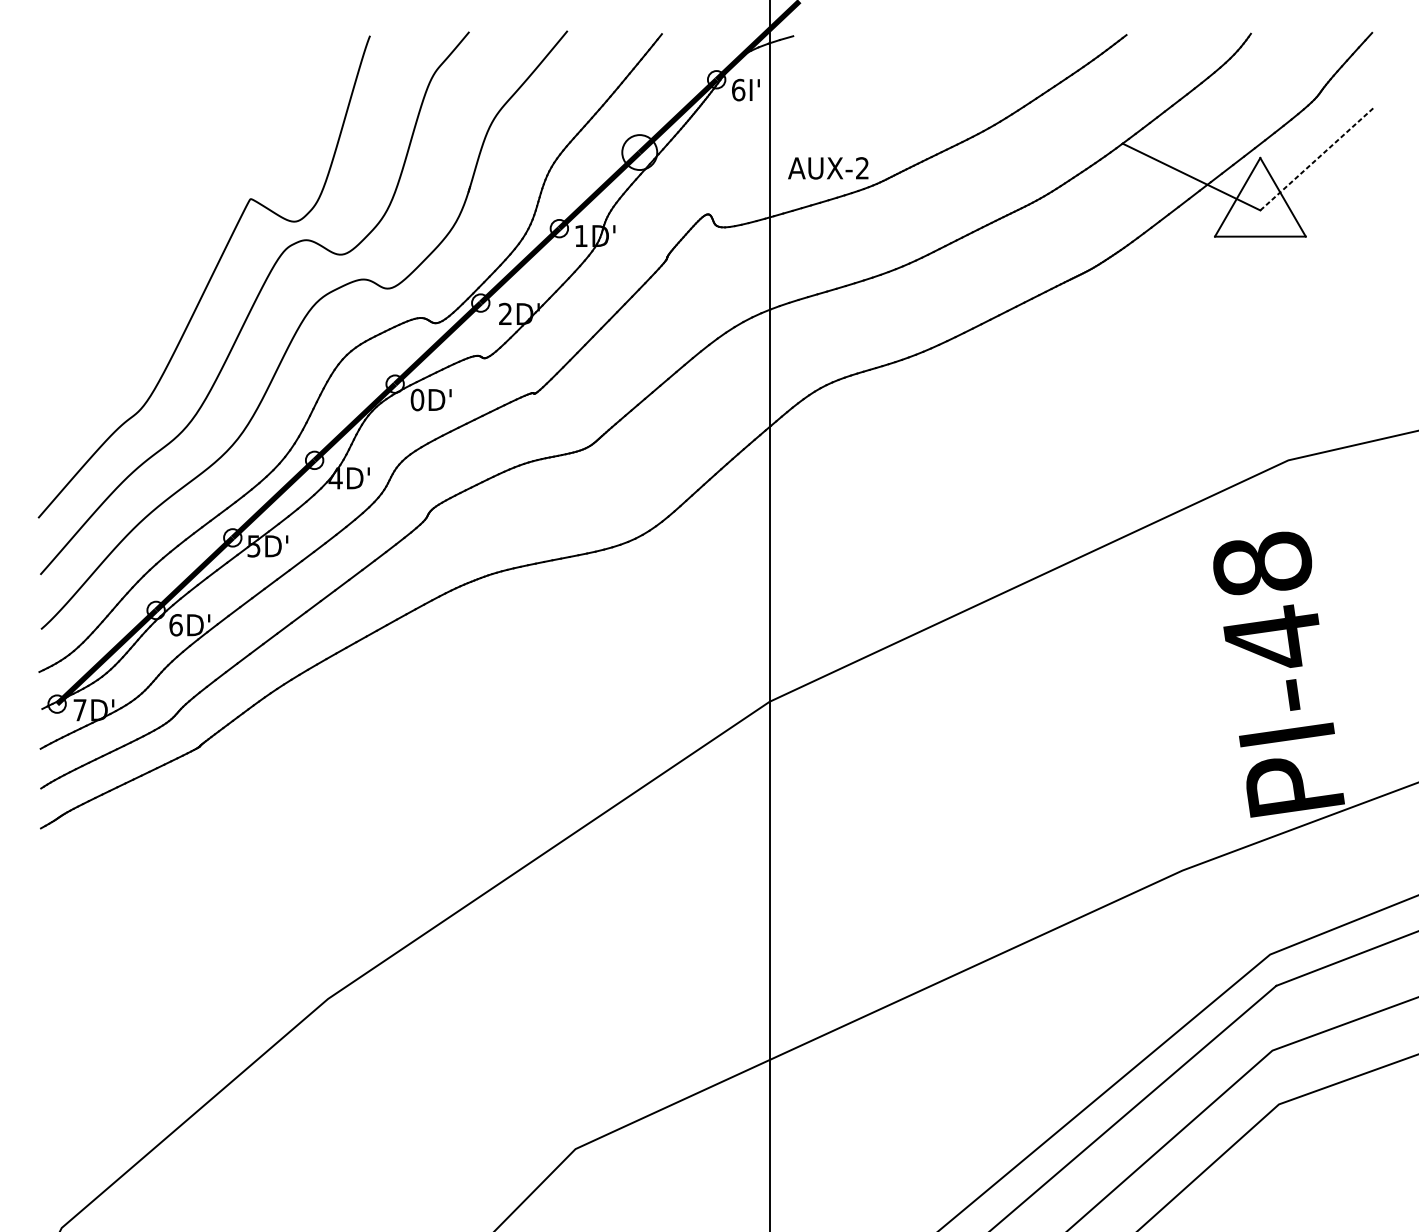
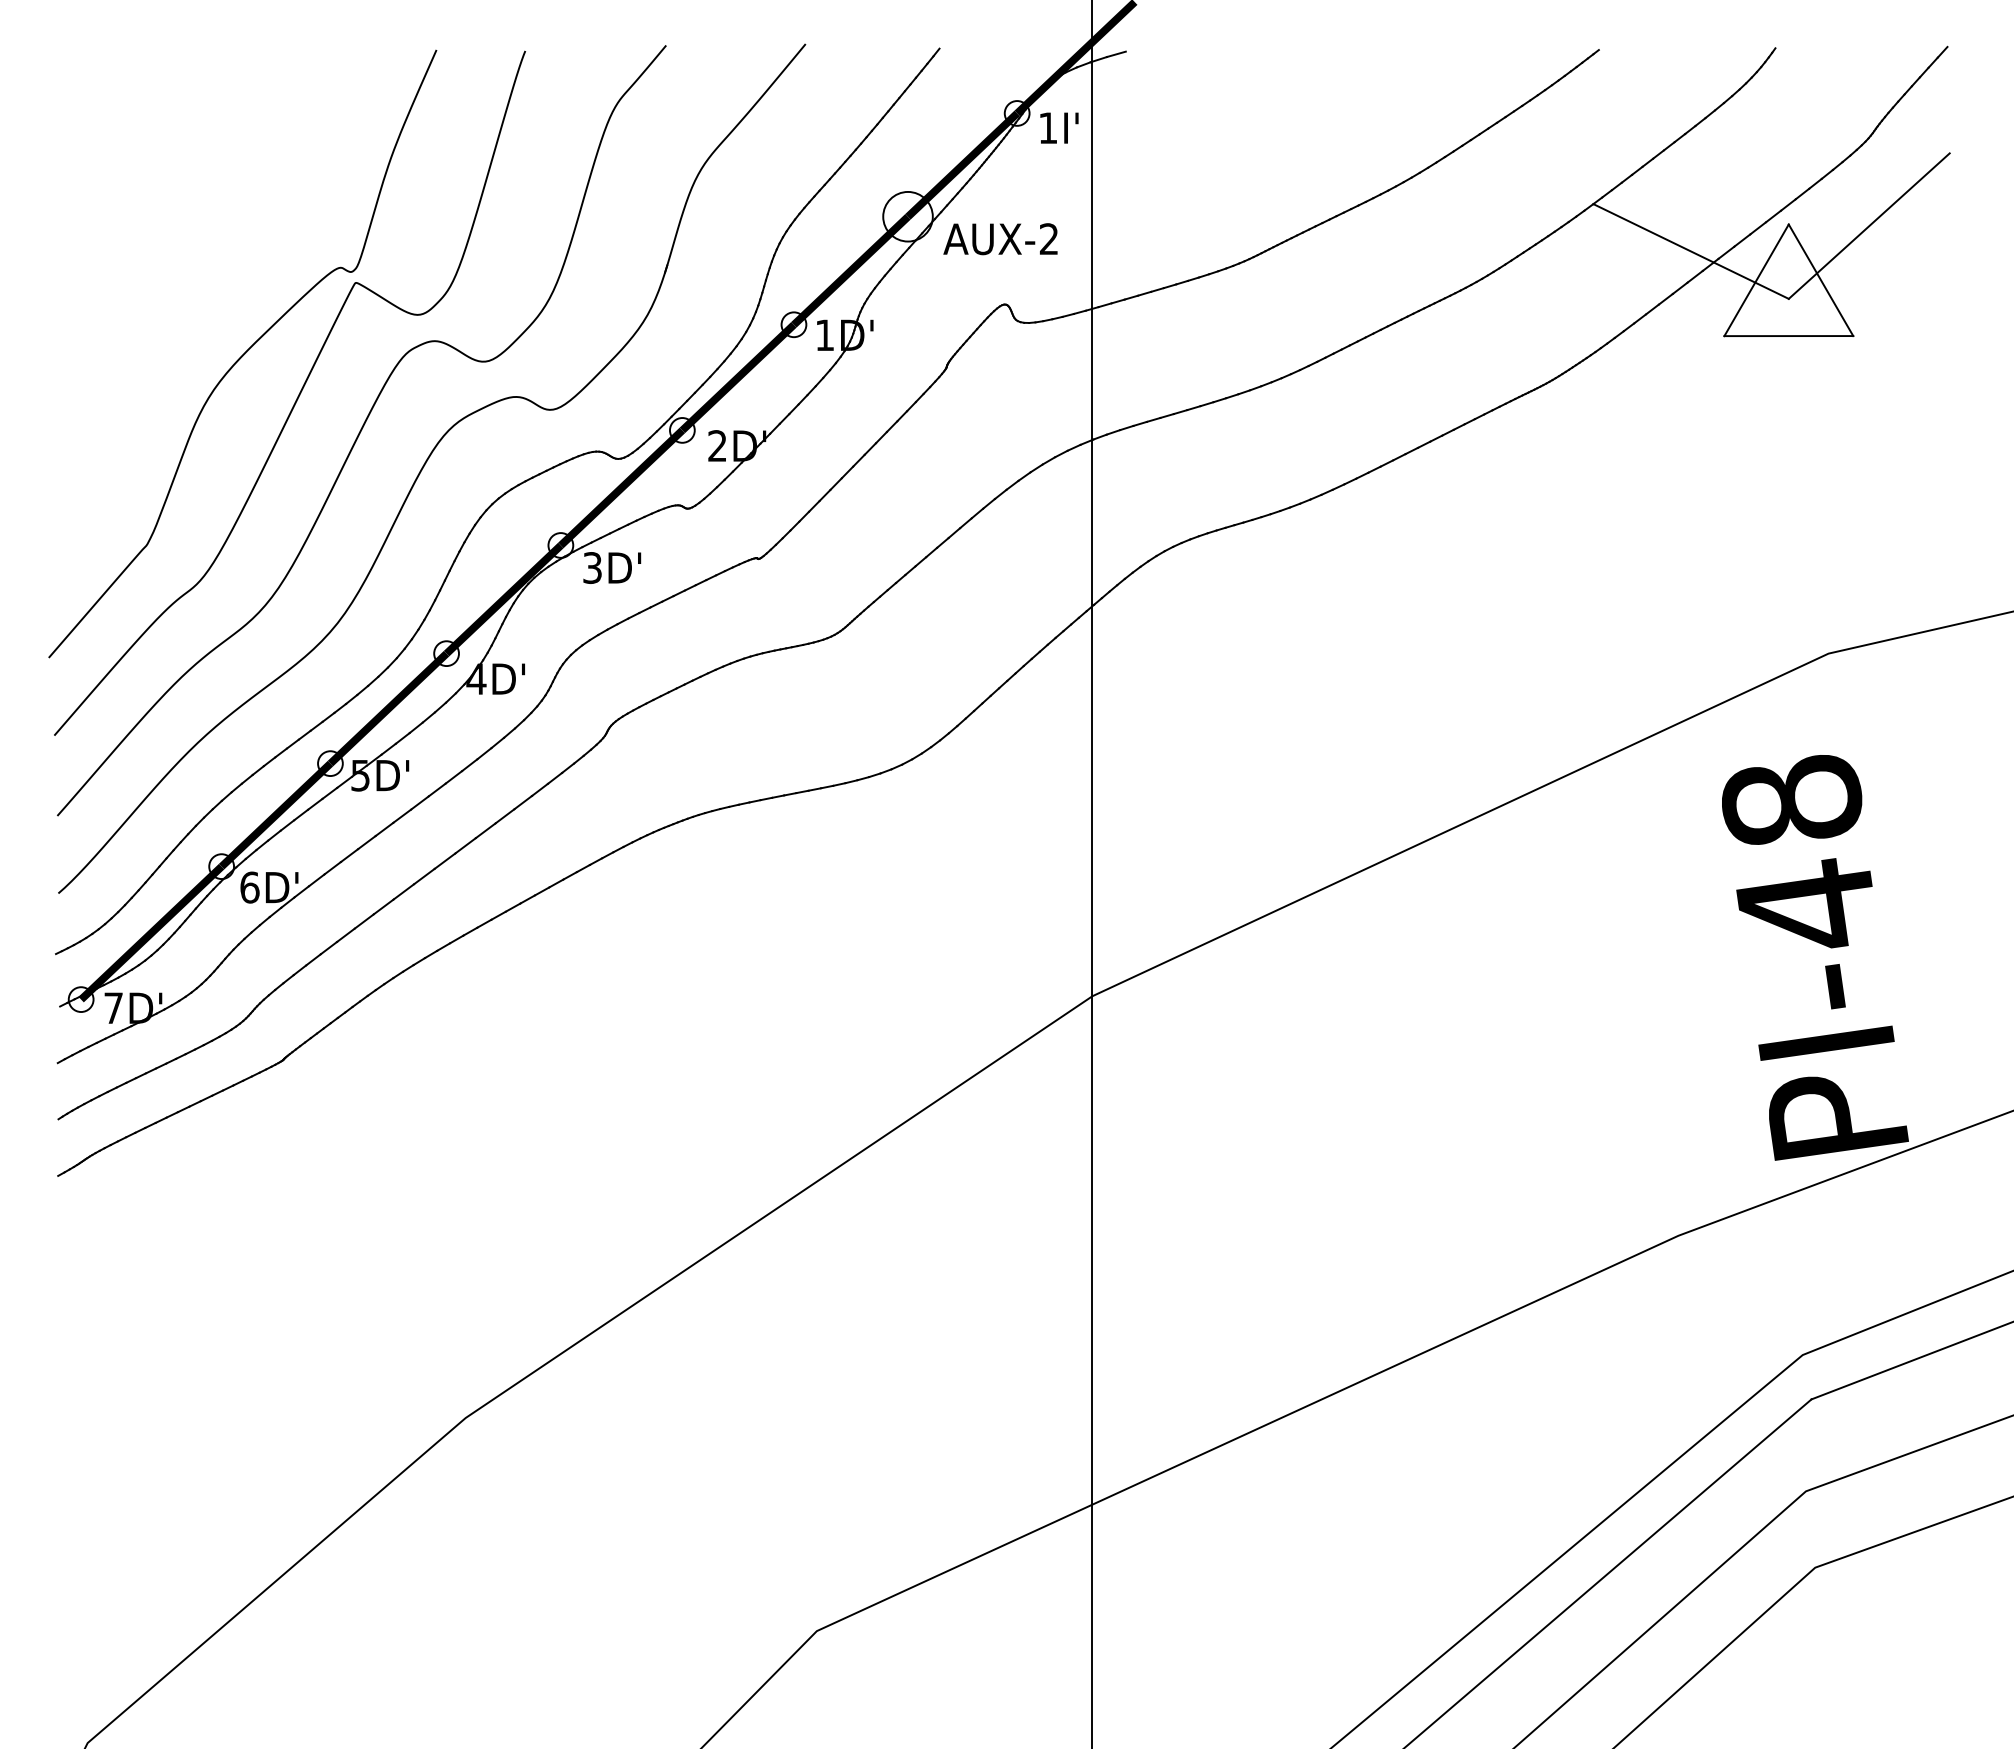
text: (738, 90) -> (1047, 128), 6I' -> 1I'
line: (1317, 158) -> (1869, 225), dashed -> solid
text: (828, 168) -> (1000, 239), moved
curve: (171, 248) -> (243, 353), added
text: (417, 399) -> (592, 567), 0D' -> 3D'

